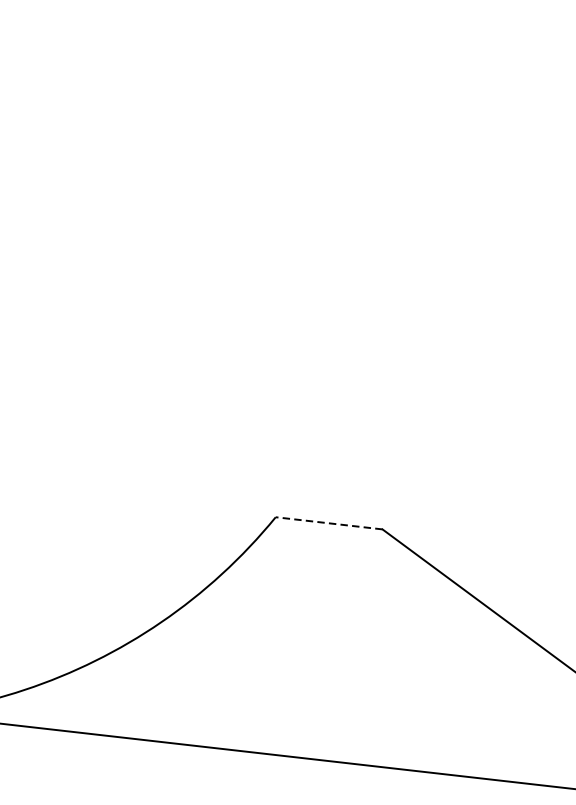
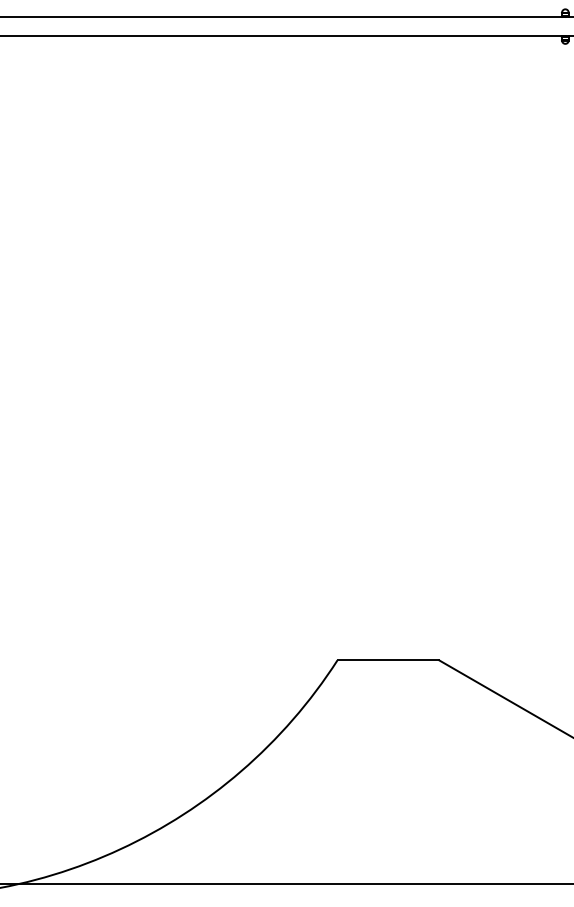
line: (329, 523) -> (388, 660), dashed -> solid

